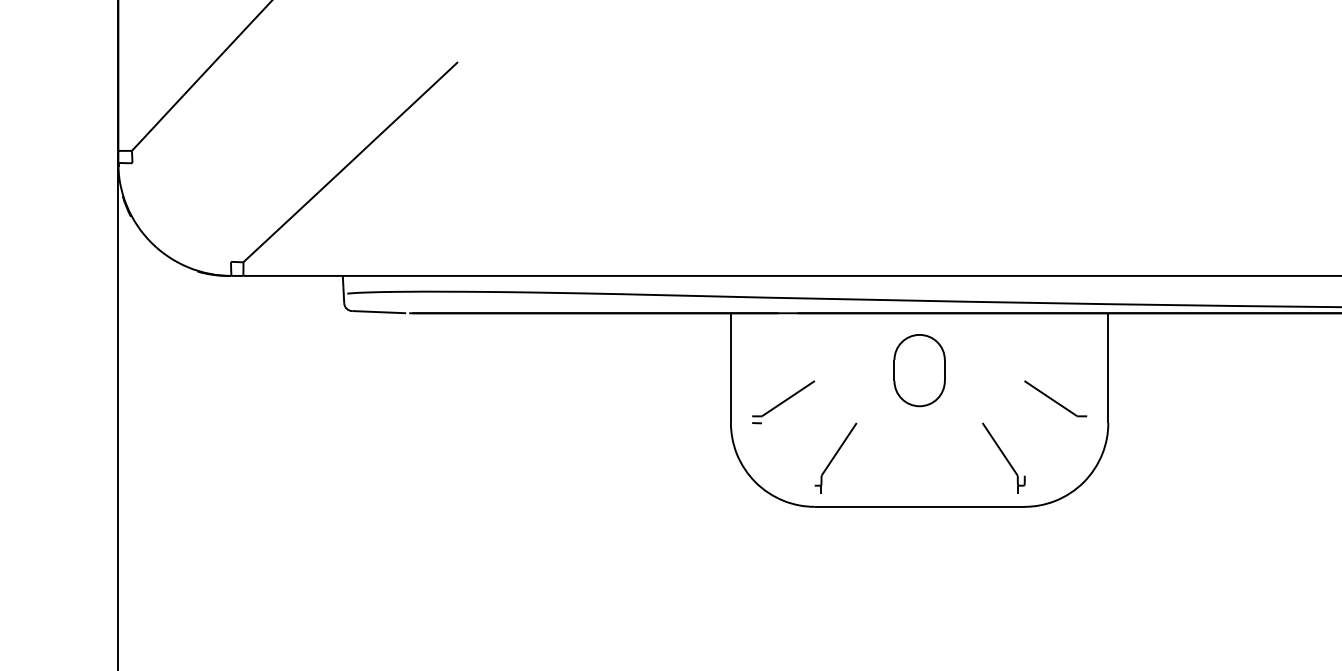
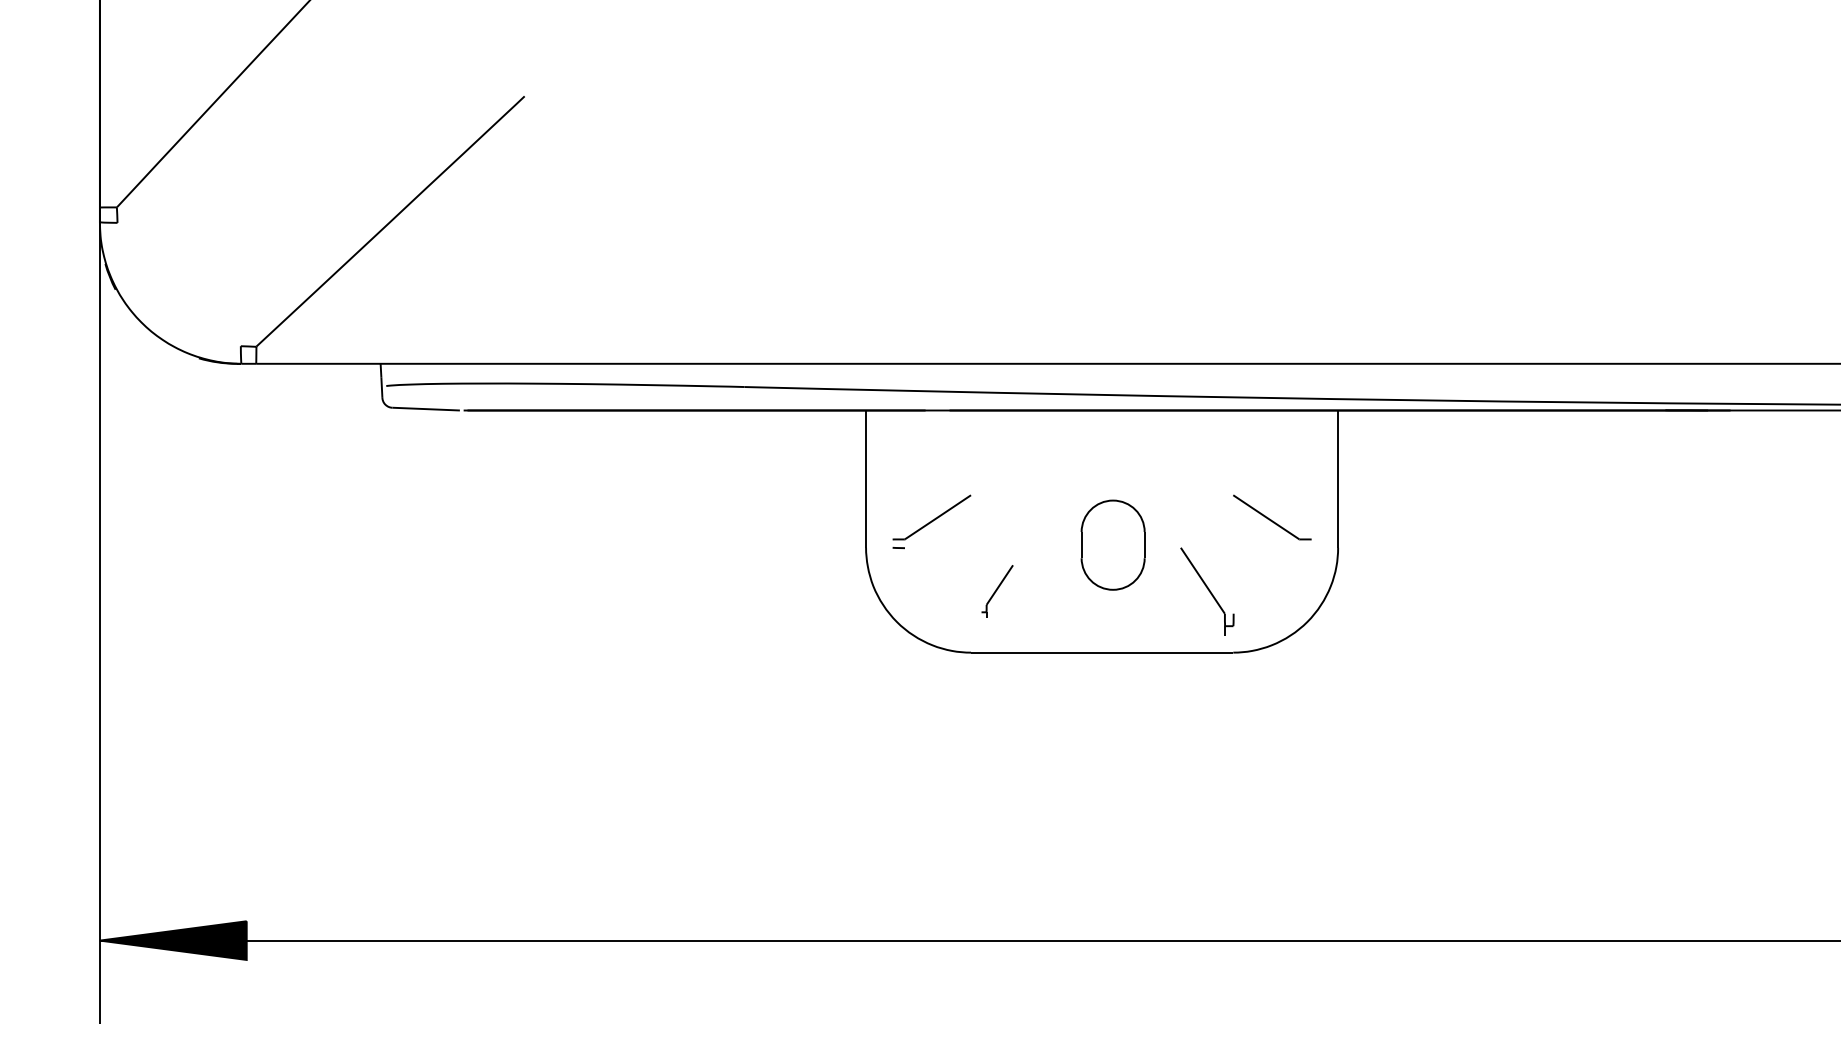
part: (919, 370) -> (1112, 544), moved
part: (835, 457) -> (997, 591), size x0.6

